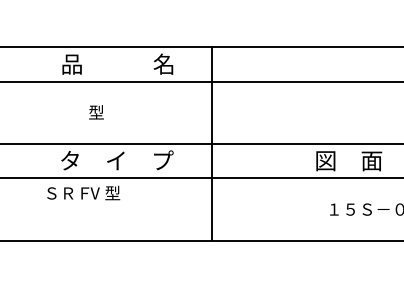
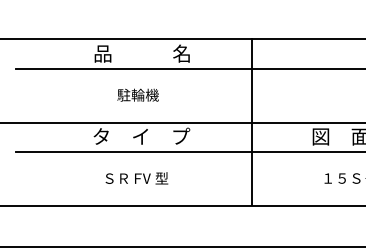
text: (112, 111) -> (137, 94), 型 -> 駐輪機
line: (212, 144) -> (252, 122), moved
text: (83, 193) -> (136, 178), moved

